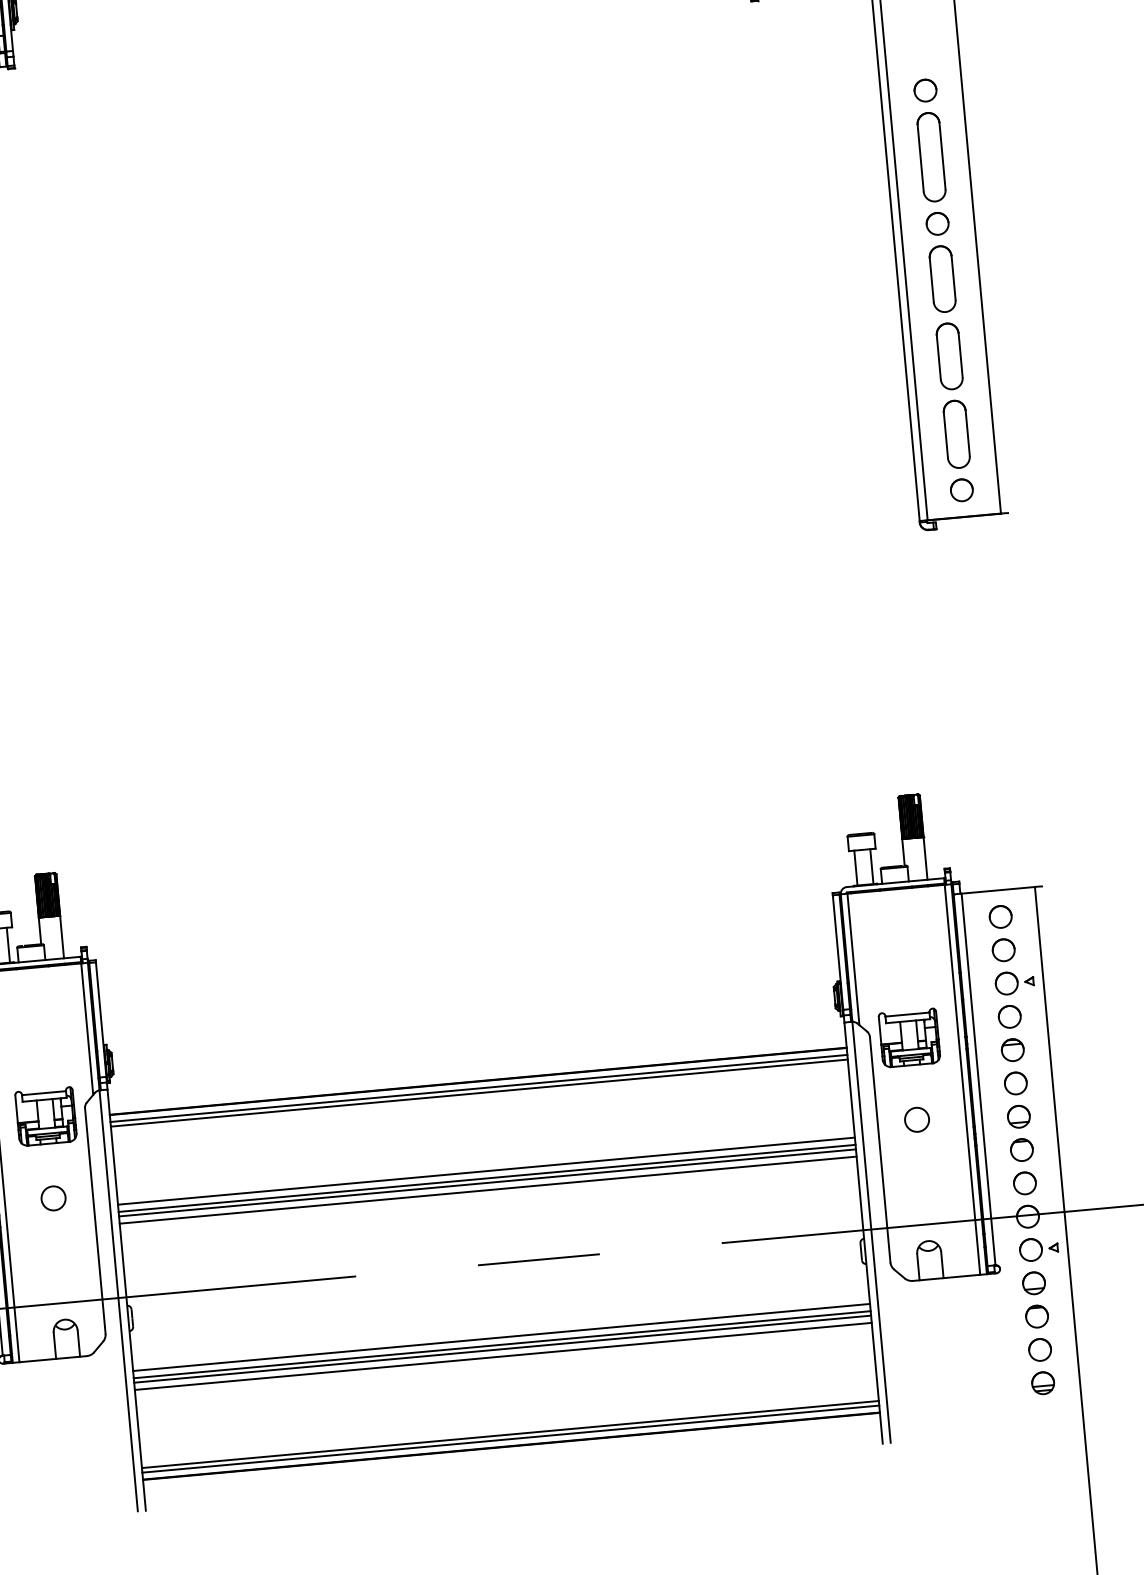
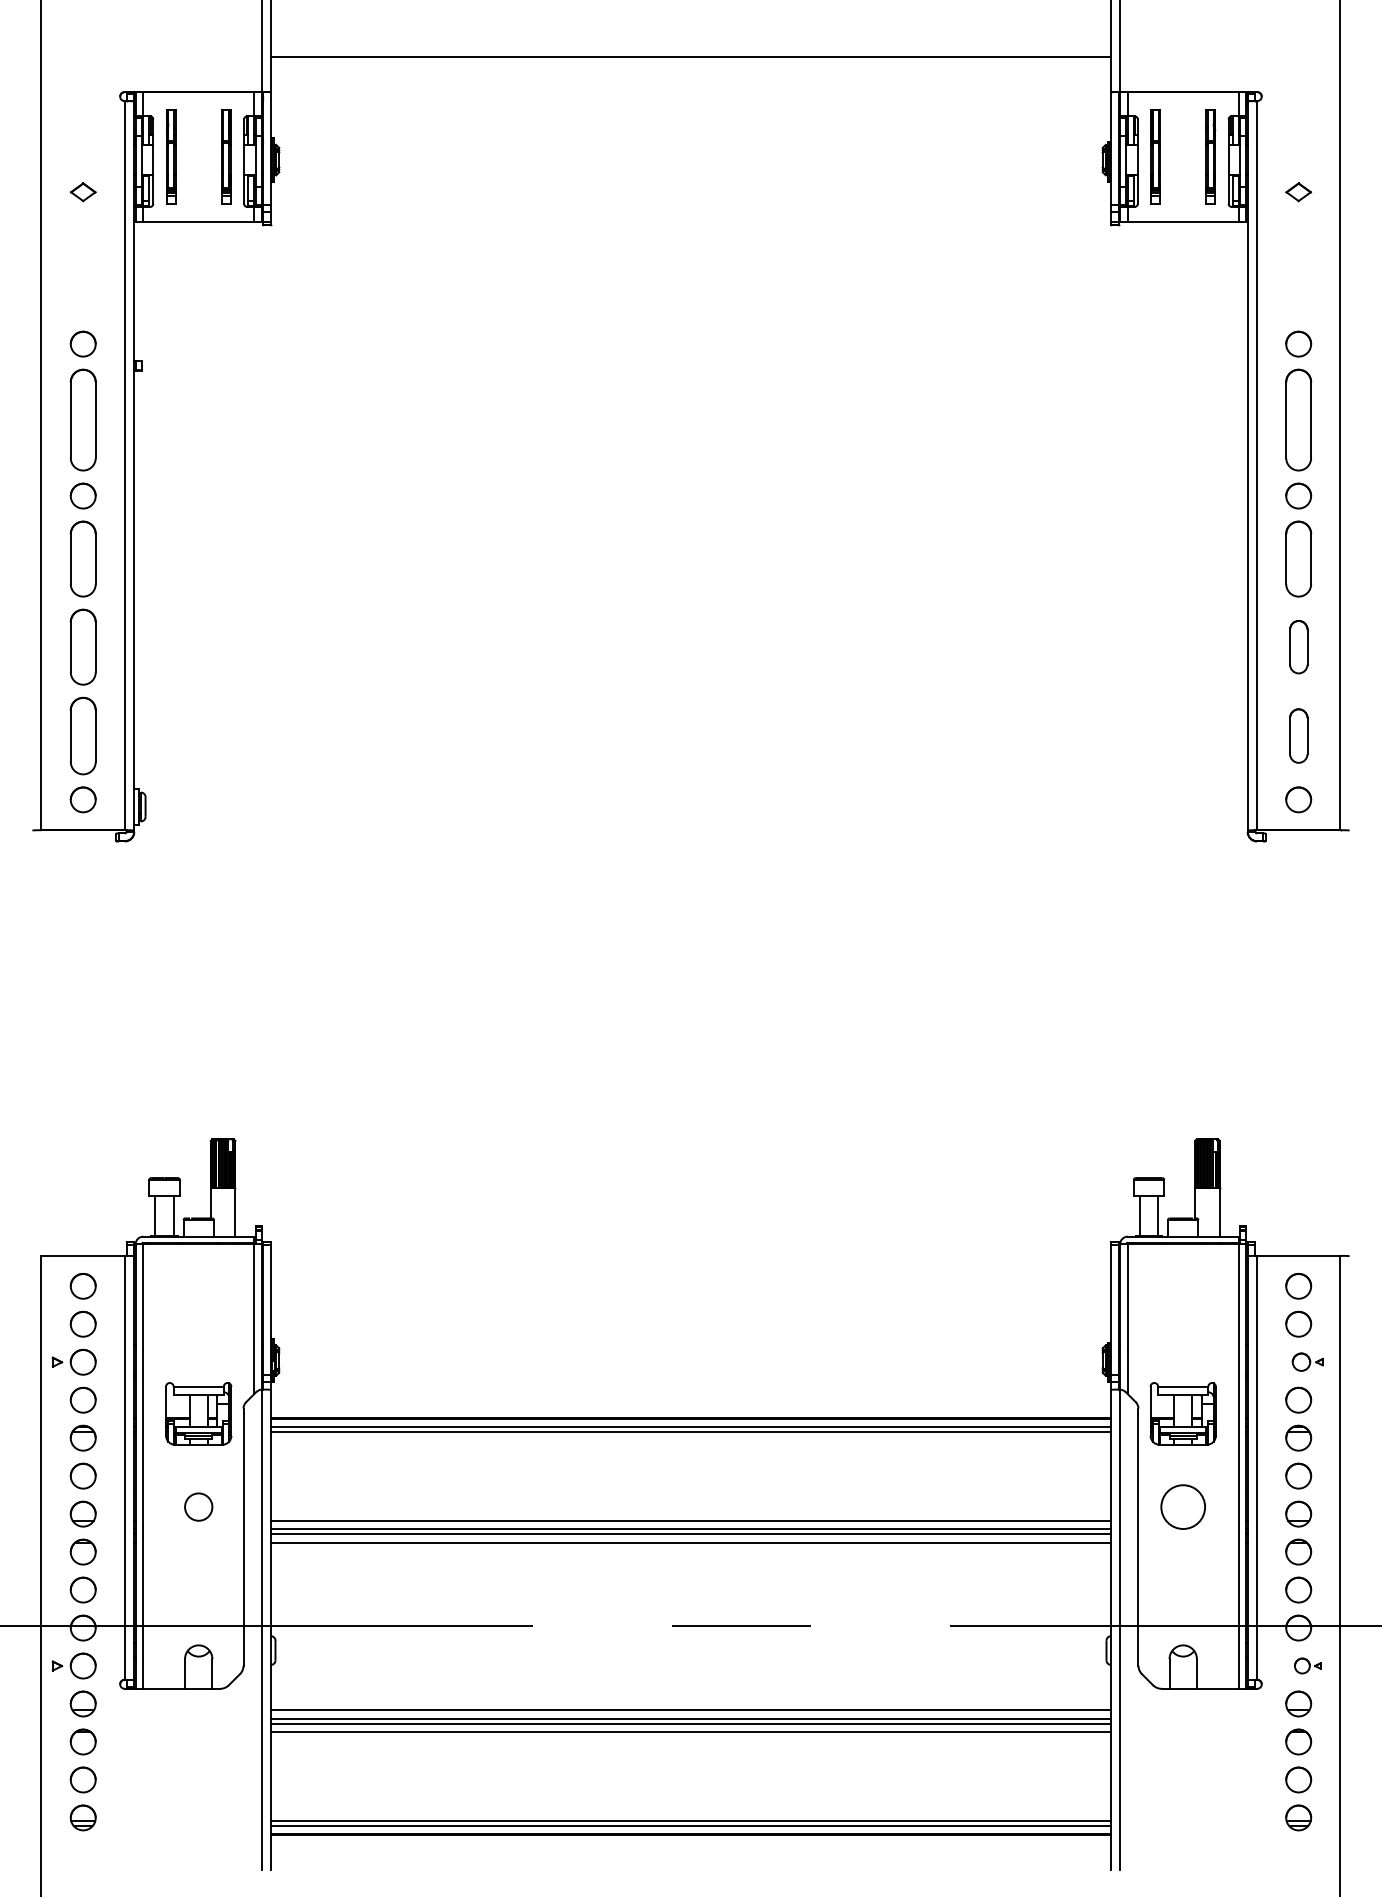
part: (949, 355) -> (1298, 646), size x0.7
part: (956, 433) -> (1298, 735), size x0.7
part: (1014, 982) -> (1307, 1361), size x0.7
circle: (916, 1119) -> (1182, 1506), size x1.6
part: (1038, 1248) -> (1307, 1665), size x0.6

